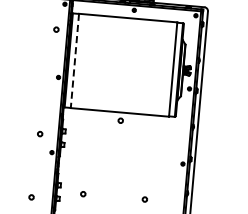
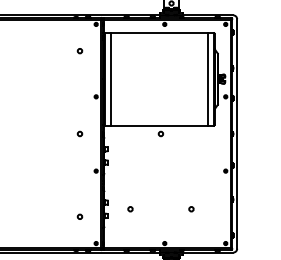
circle: (55, 30) -> (79, 51), moved
line: (74, 61) -> (110, 79), dashed -> solid
circle: (39, 133) -> (79, 133), moved

